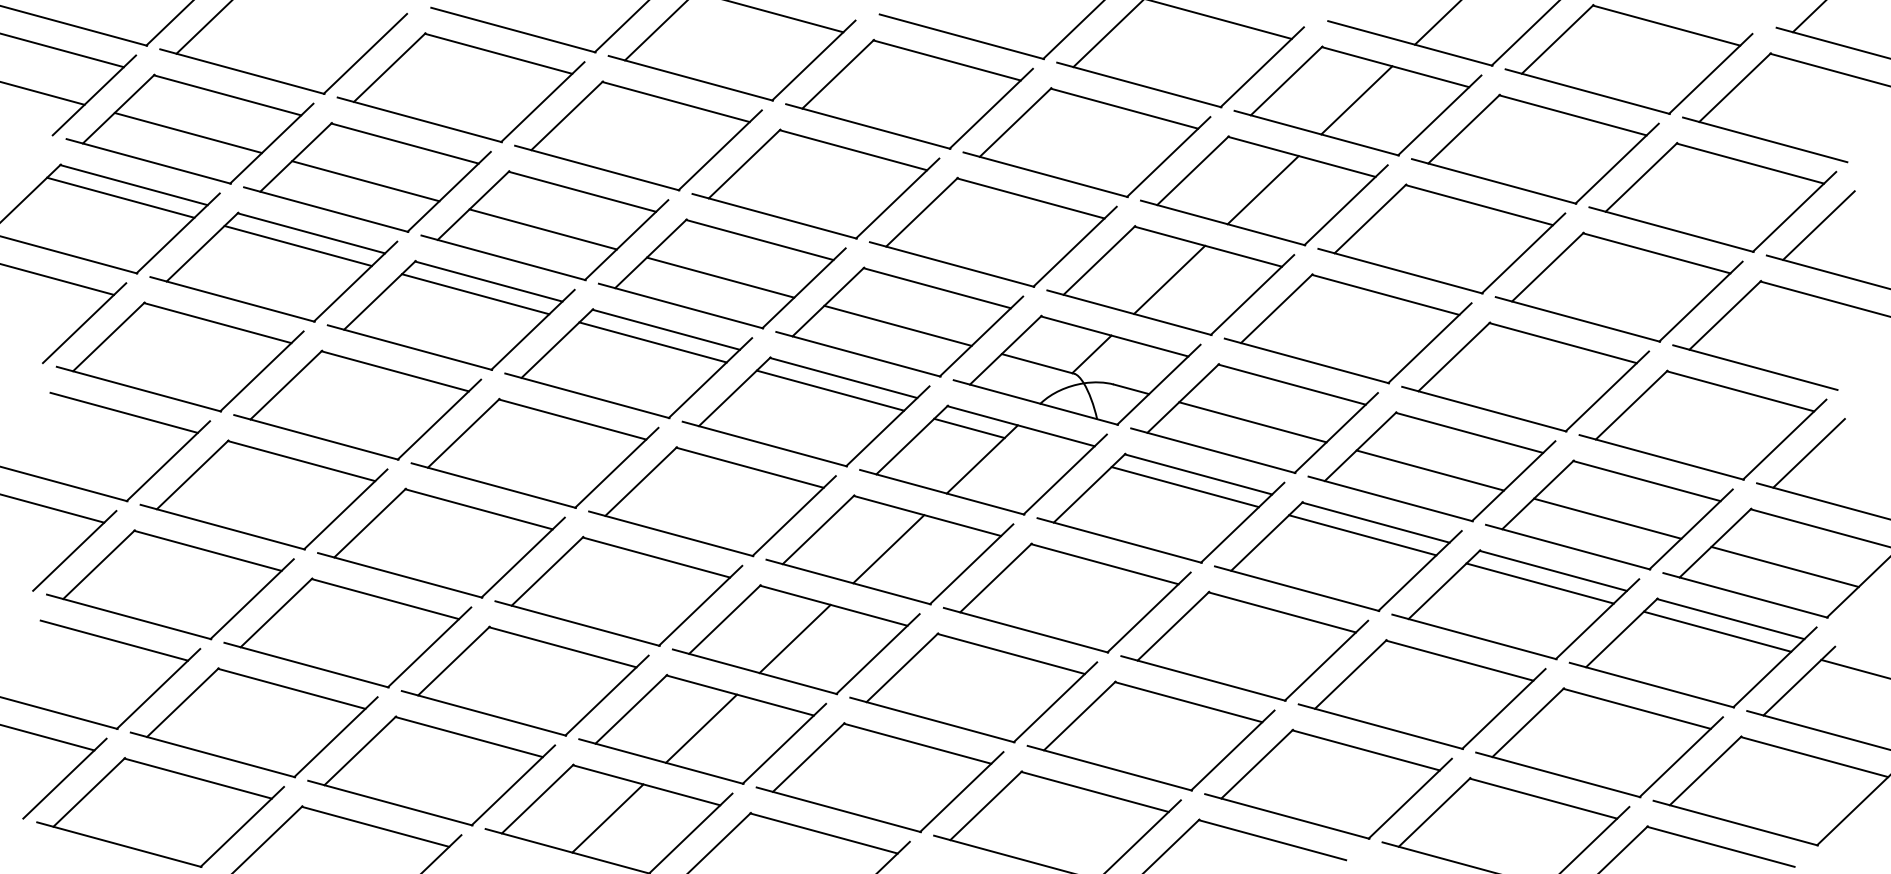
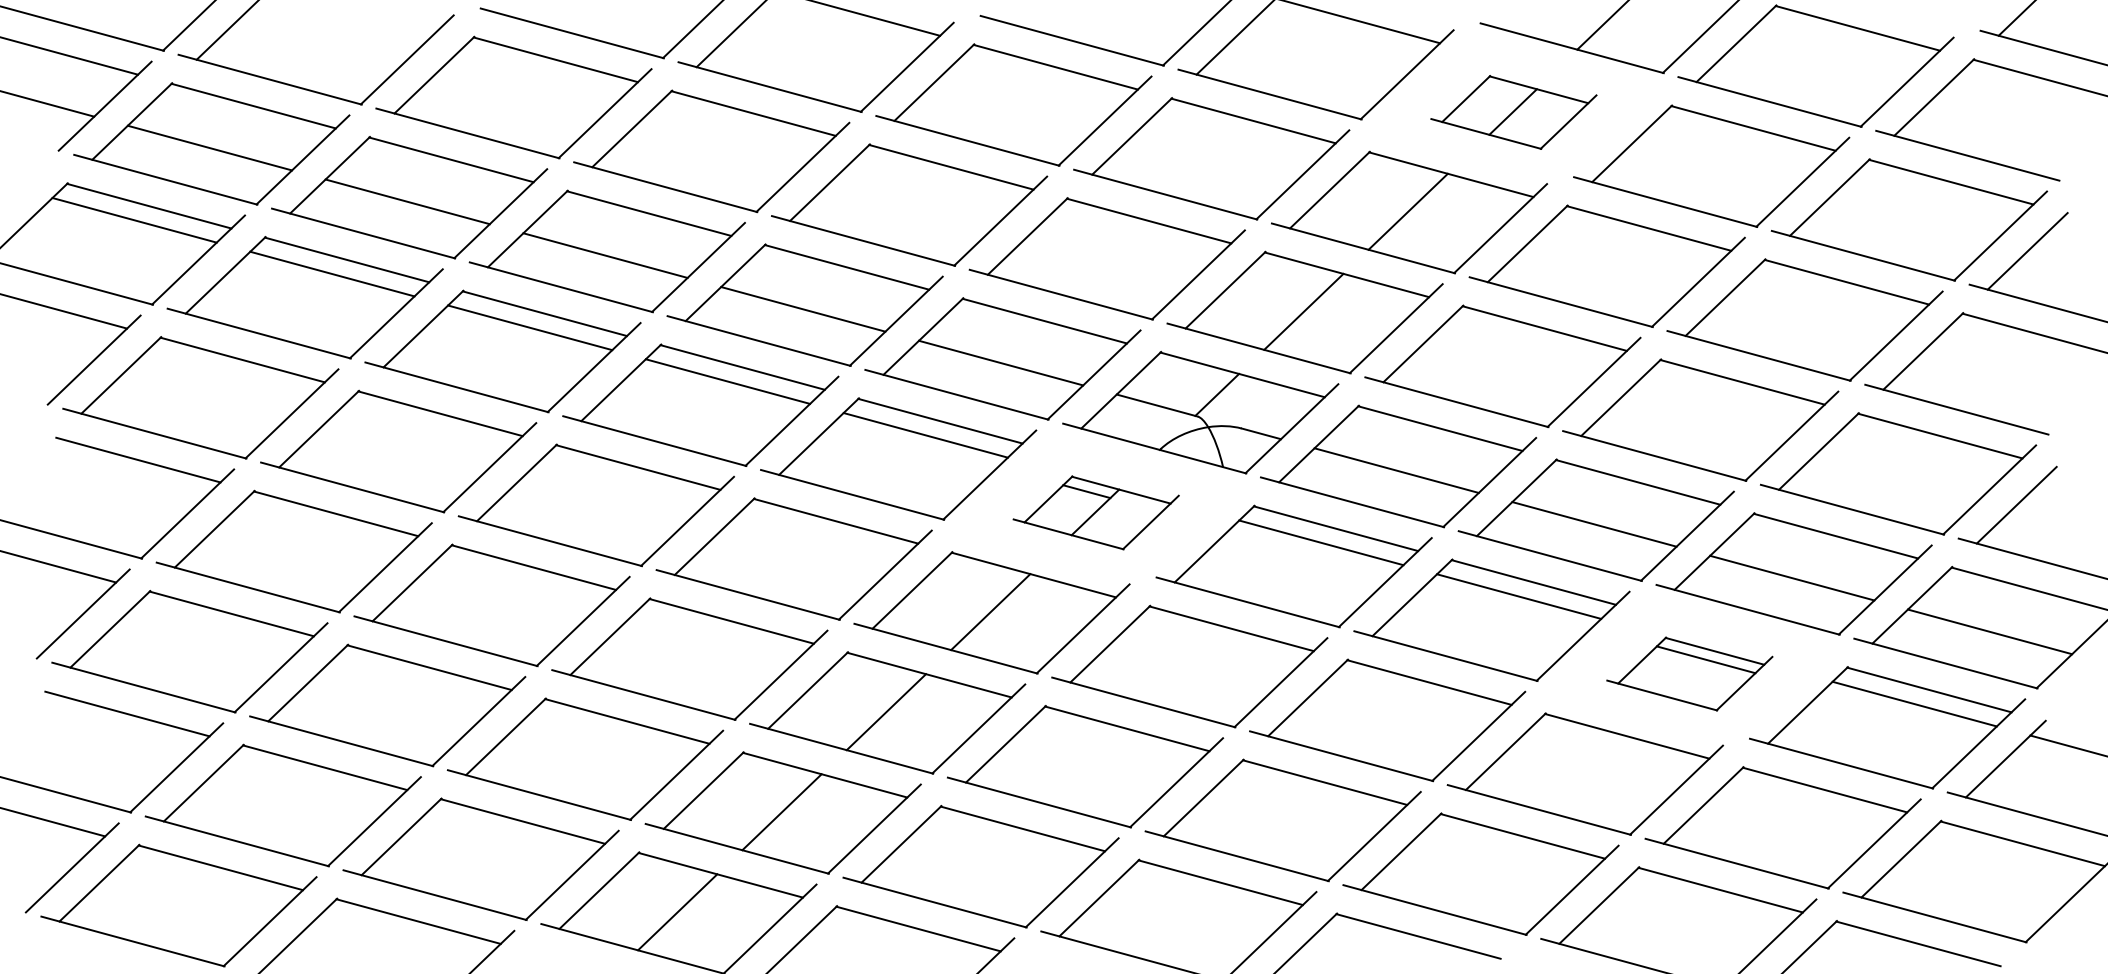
part: (1357, 101) -> (1513, 112), size x0.6
part: (982, 459) -> (1095, 512), size x0.6
part: (1515, 604) -> (1689, 673), size x0.6

